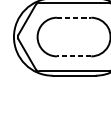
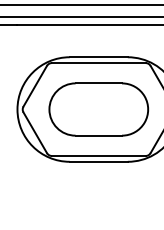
line: (74, 17) -> (99, 83), dashed -> solid
line: (73, 56) -> (98, 135), dashed -> solid

